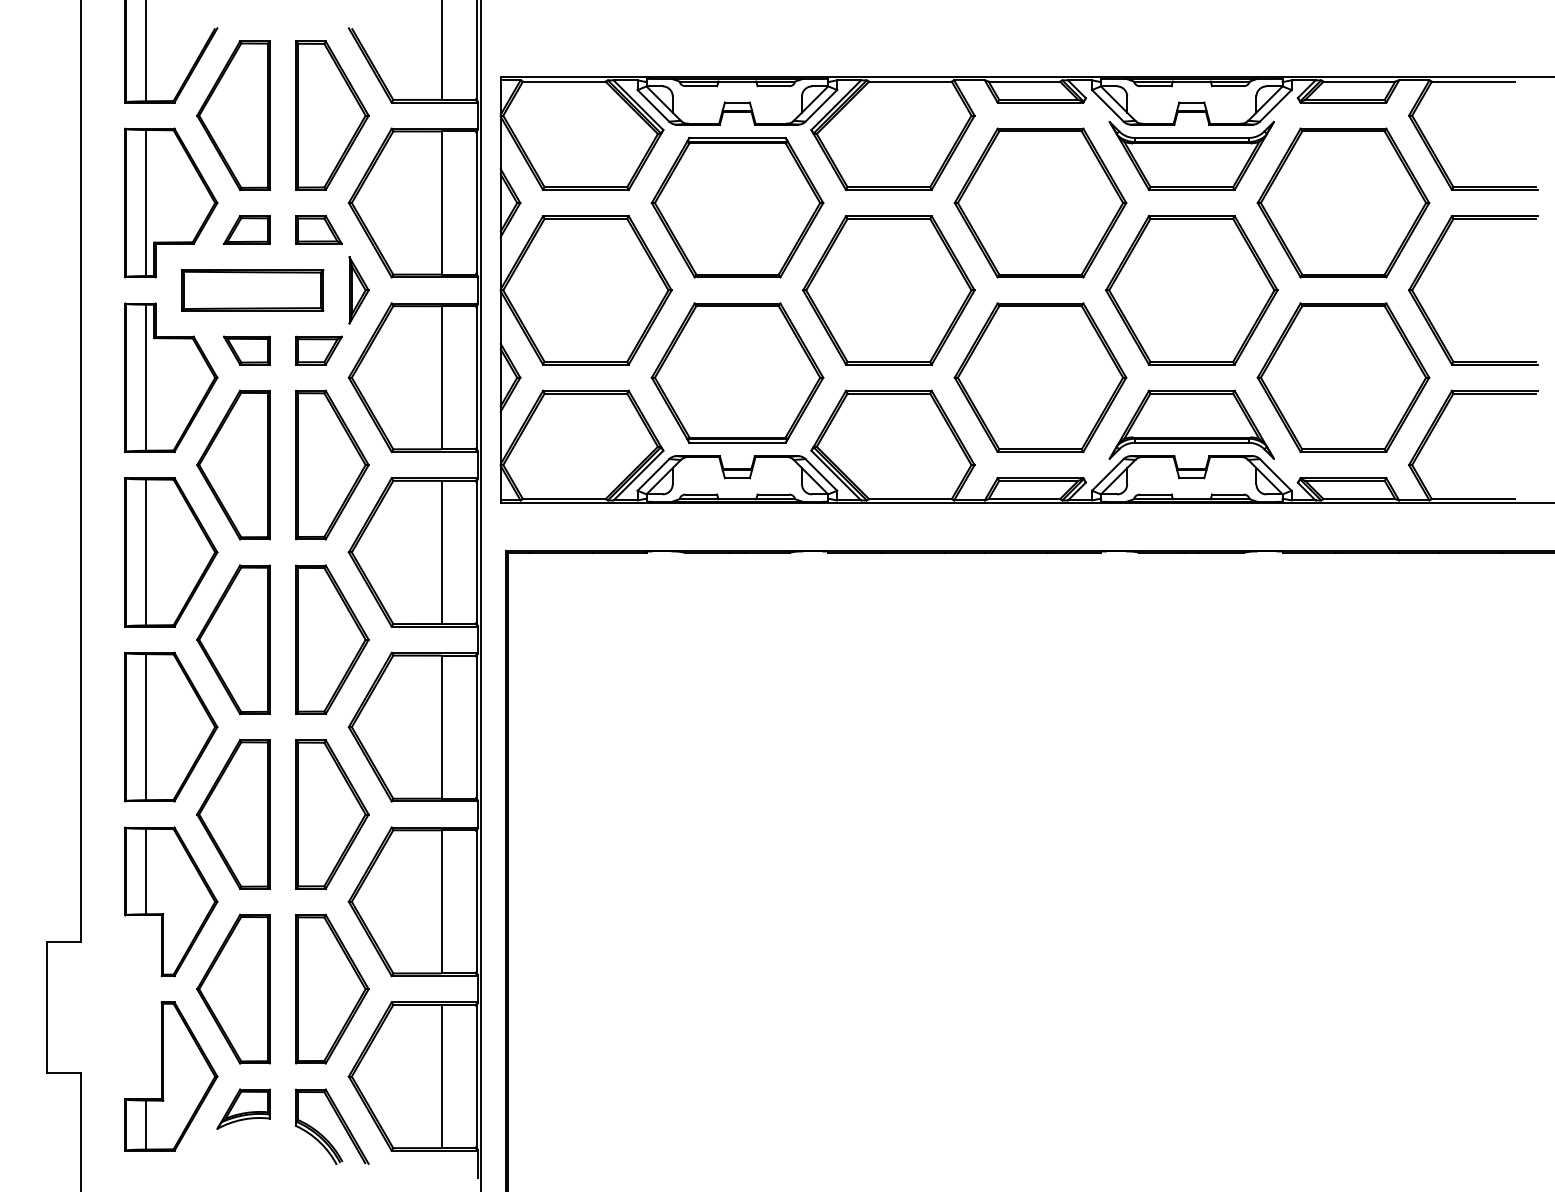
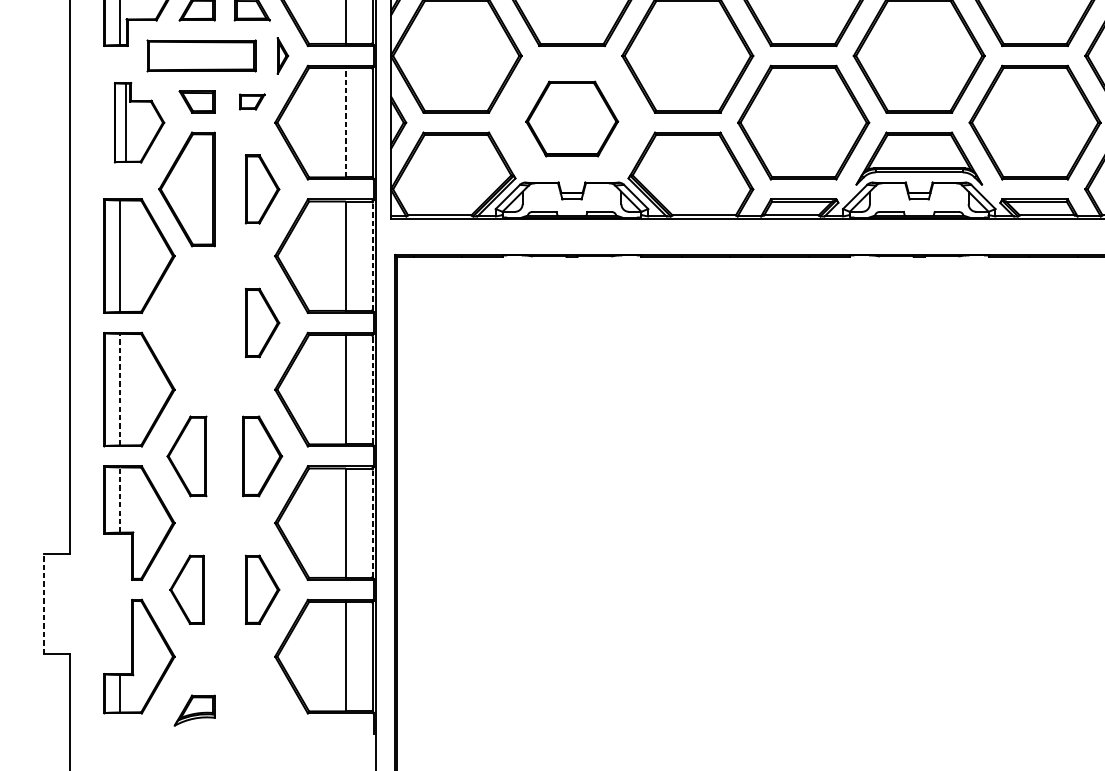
part: (358, 290) -> (282, 56), size x0.7
part: (318, 350) -> (251, 101), size x0.7
part: (737, 372) -> (572, 118), size x0.7
part: (171, 377) -> (139, 122), size x0.7
line: (441, 377) -> (345, 122), solid -> dashed
part: (332, 464) -> (262, 189), size x0.6
line: (476, 552) -> (372, 256), solid -> dashed
part: (233, 639) -> (187, 322), removed
part: (332, 639) -> (262, 322), size x0.6
line: (146, 726) -> (120, 389), solid -> dashed
line: (476, 727) -> (372, 389), solid -> dashed
part: (233, 814) -> (187, 456), size x0.7
part: (332, 814) -> (262, 456), size x0.7
line: (146, 871) -> (120, 500), solid -> dashed
line: (476, 901) -> (372, 522), solid -> dashed
part: (233, 988) -> (187, 589), size x0.6
part: (332, 988) -> (262, 589), size x0.6
line: (46, 1007) -> (44, 603), solid -> dashed
part: (243, 1108) -> (194, 710), moved
part: (340, 1122) -> (268, 691), removed

